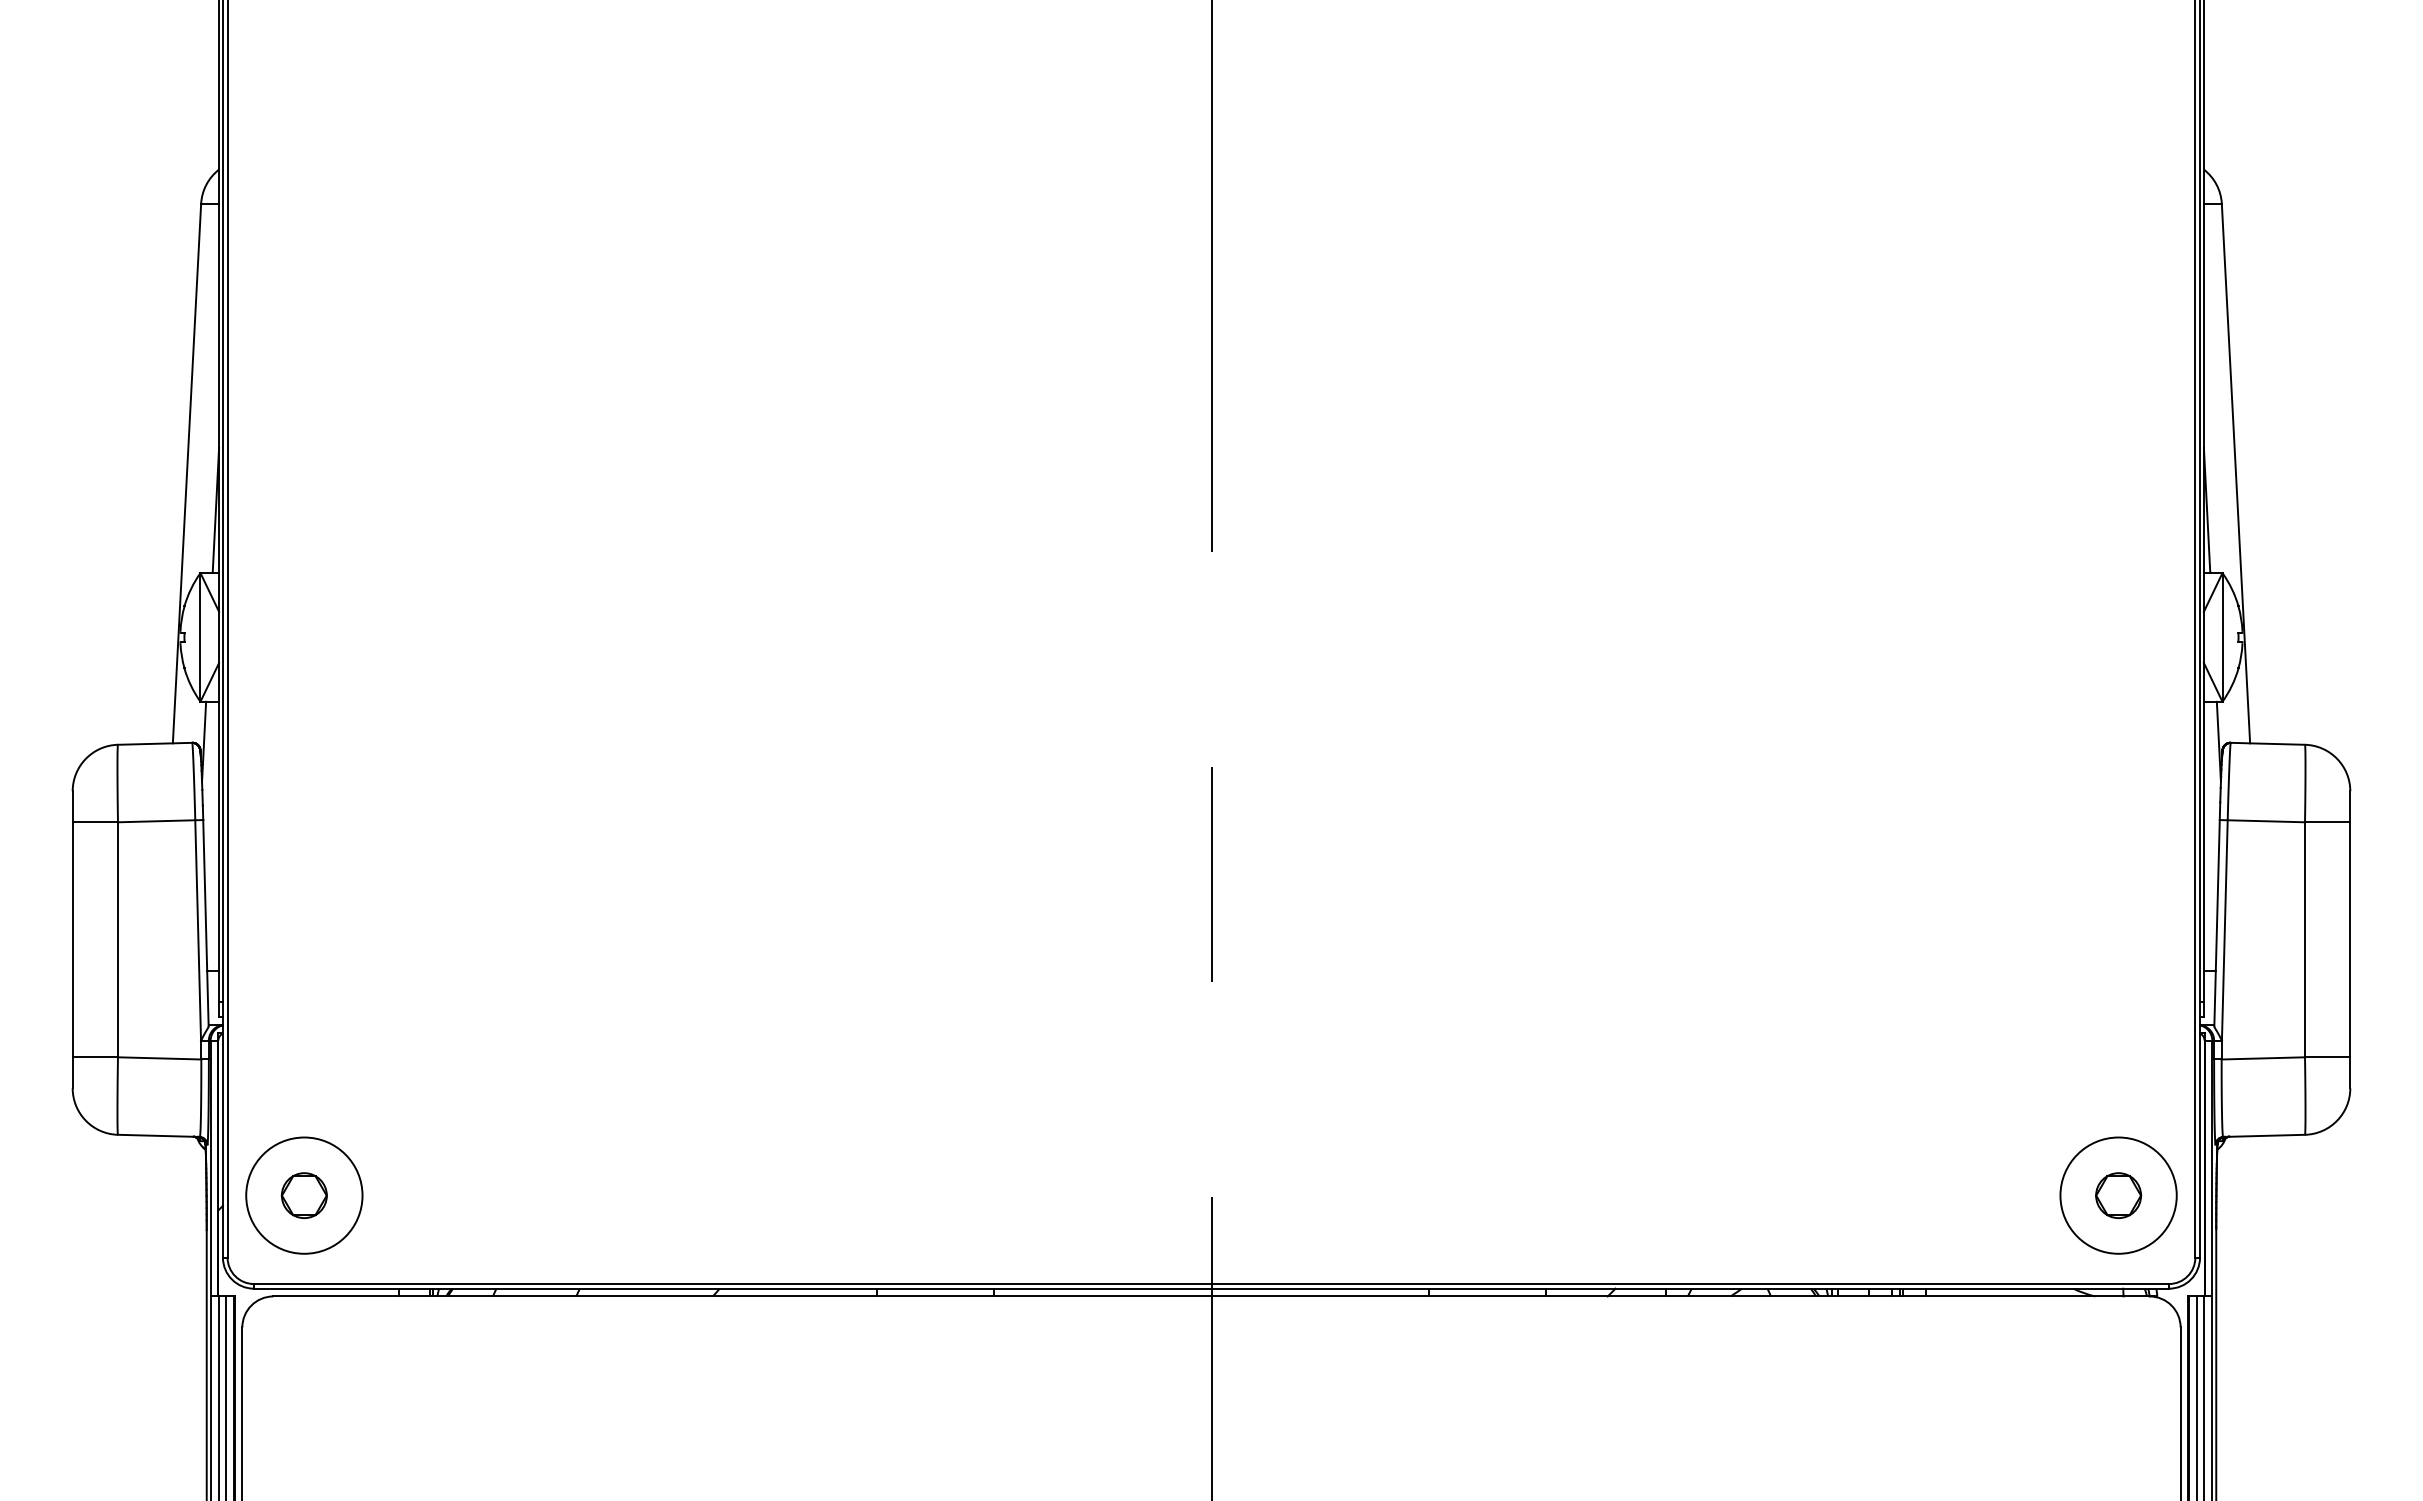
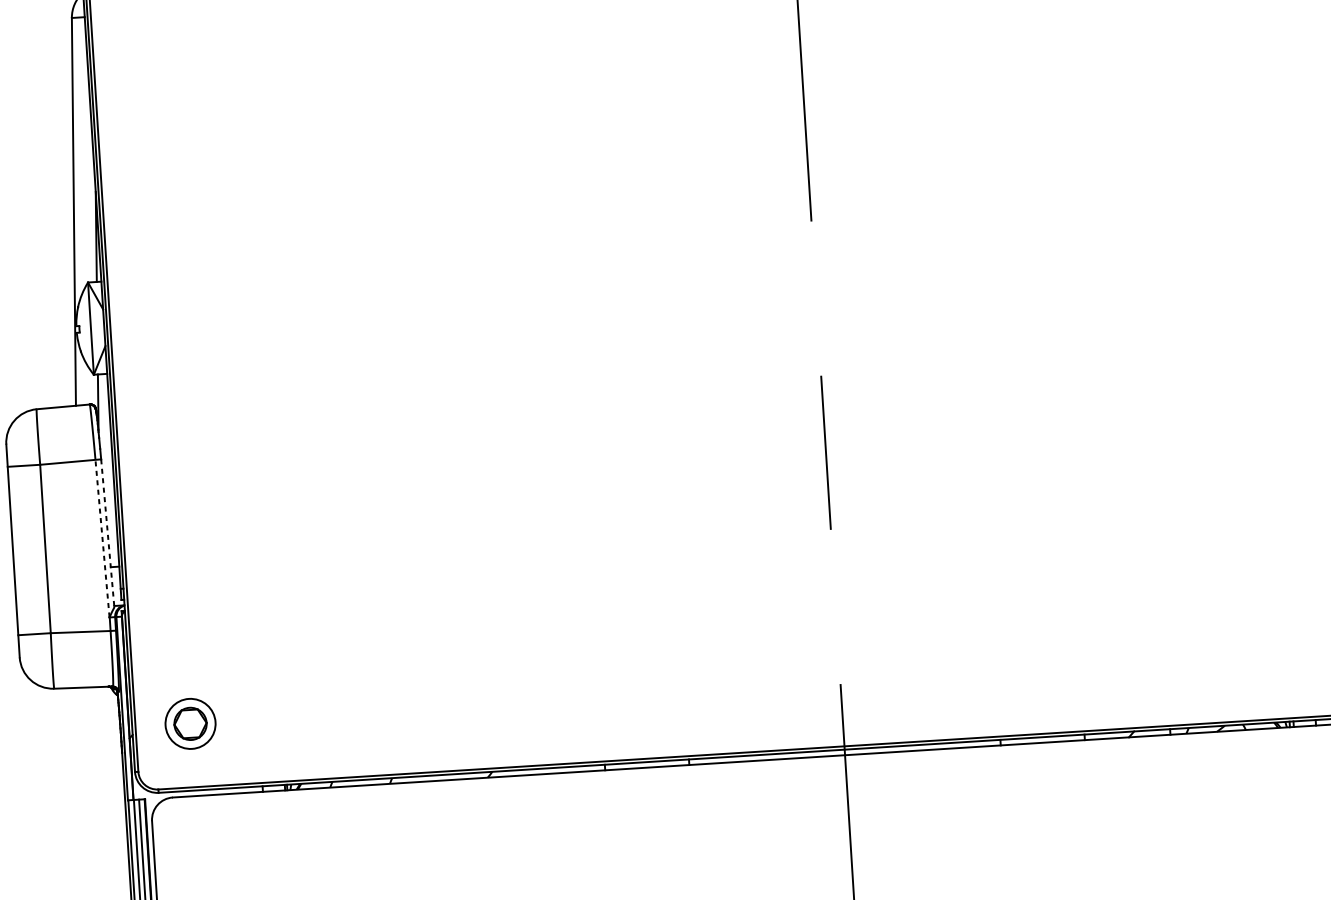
line: (205, 923) -> (107, 533), solid -> dashed
line: (198, 929) -> (102, 537), solid -> dashed
circle: (304, 1195) -> (190, 723), size x0.6

